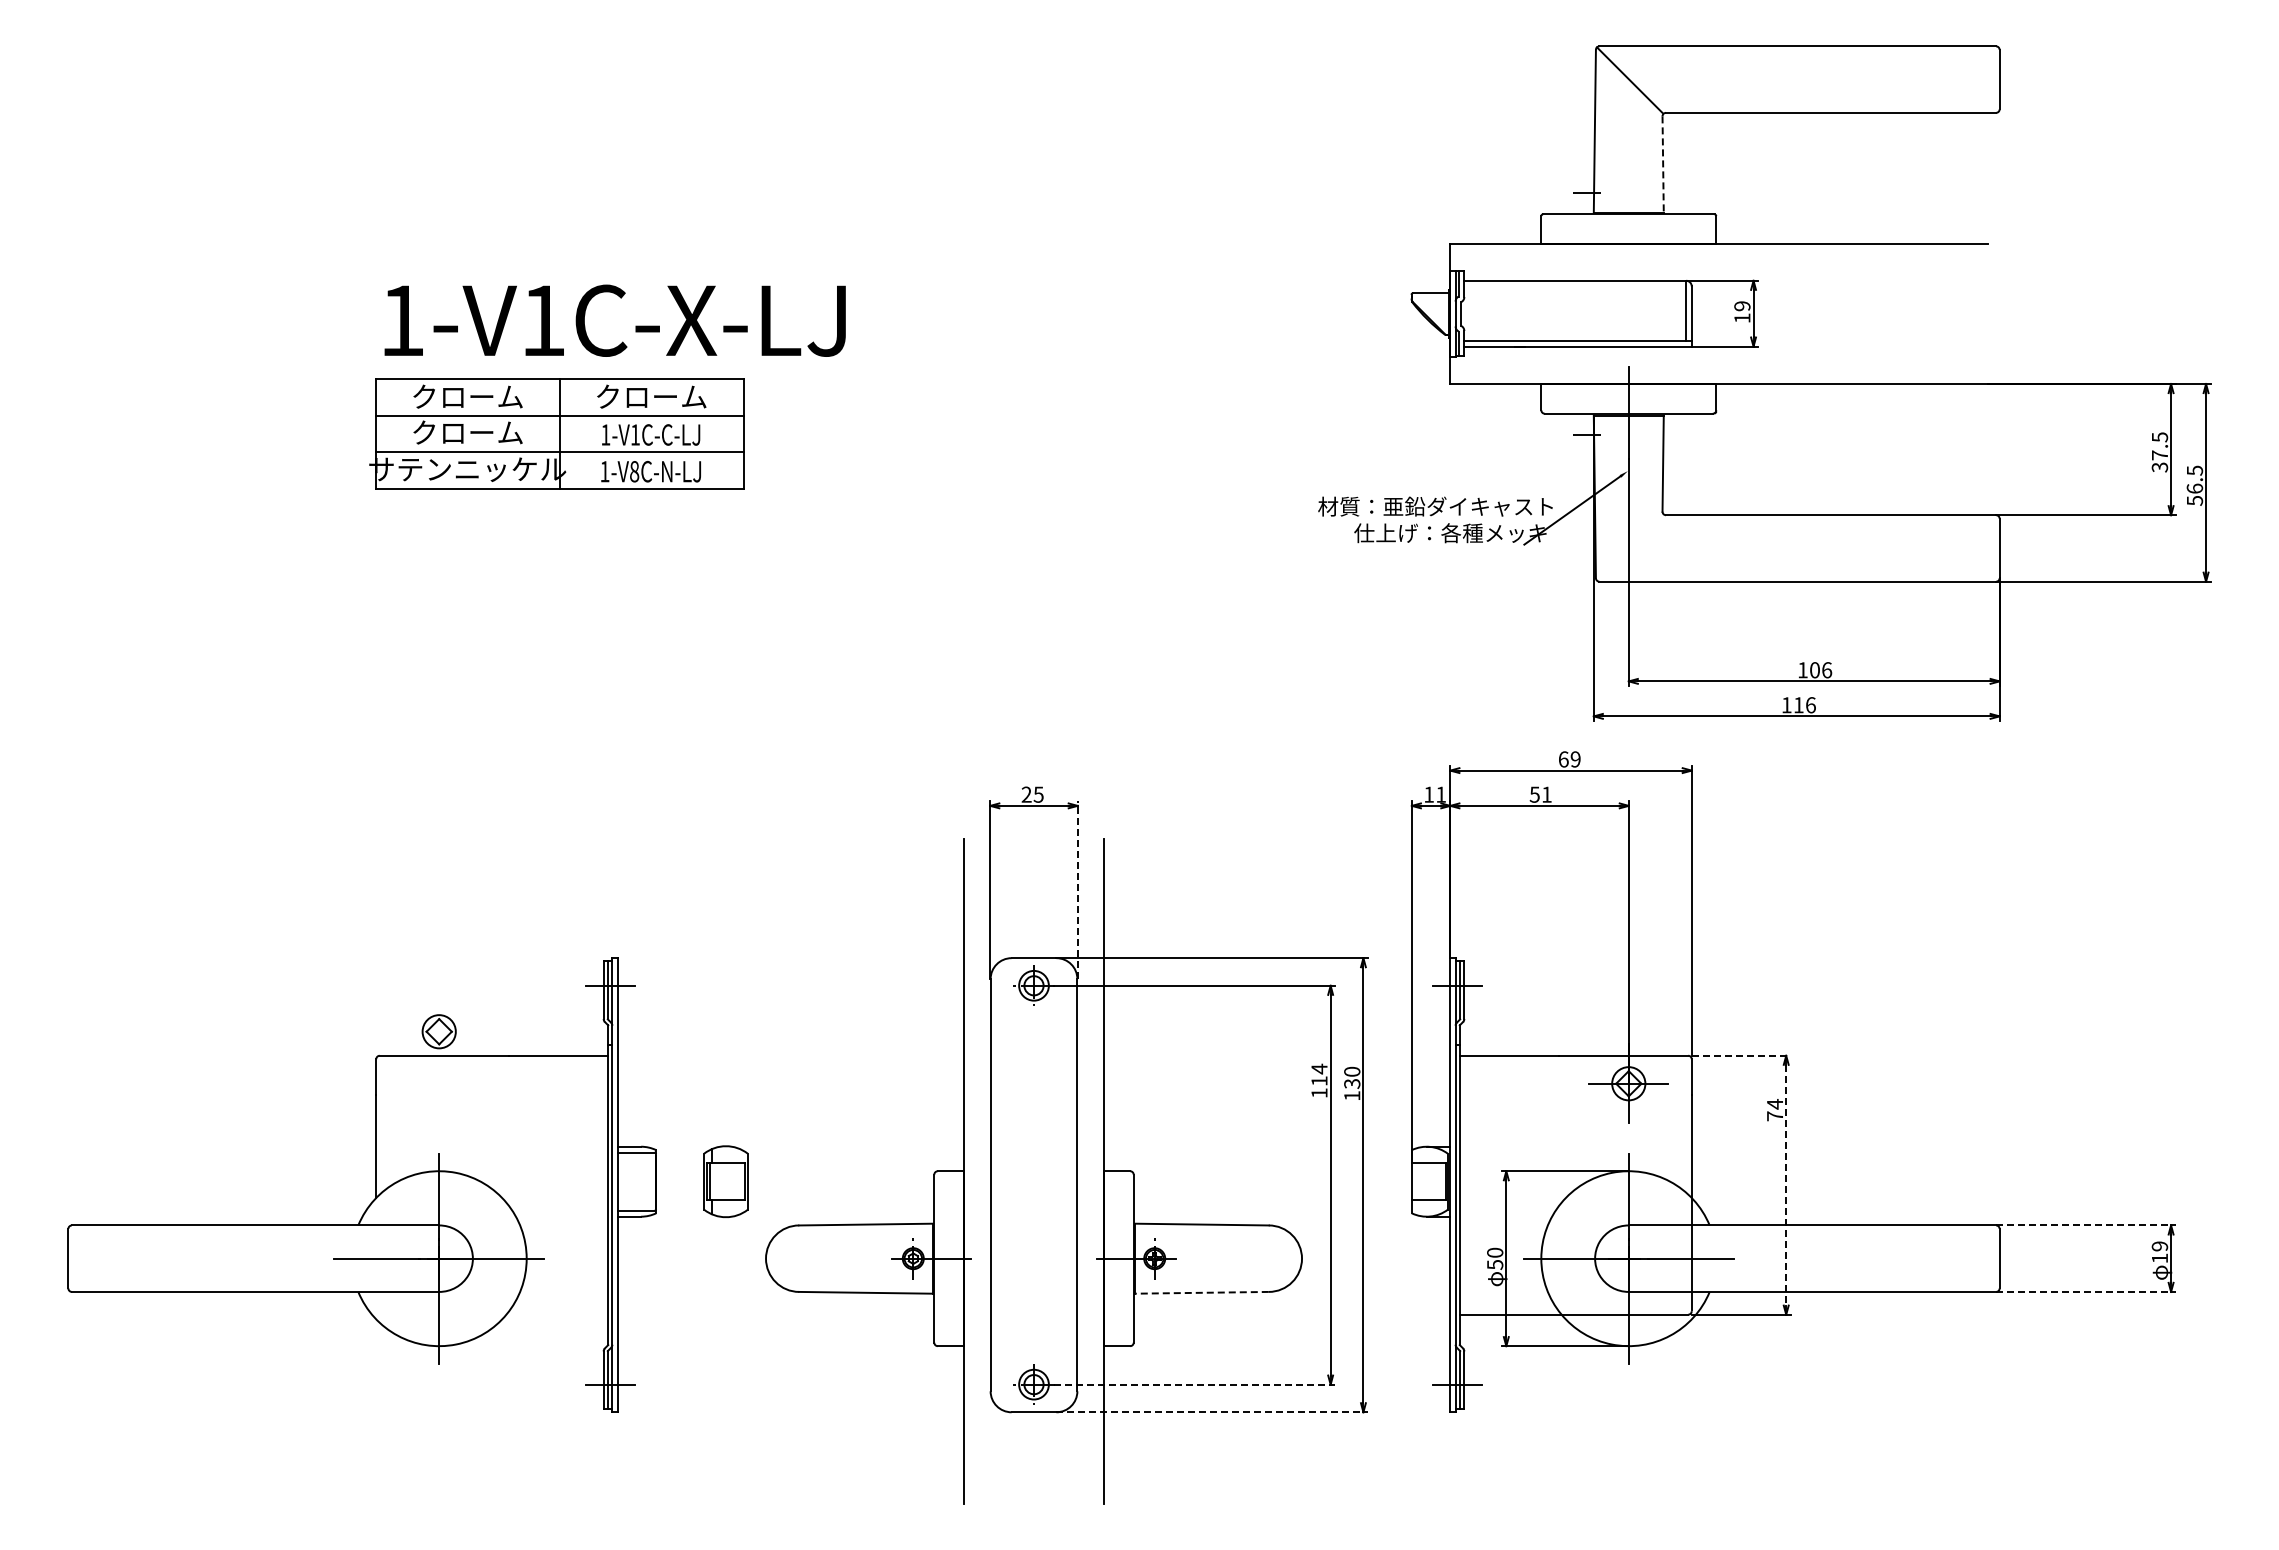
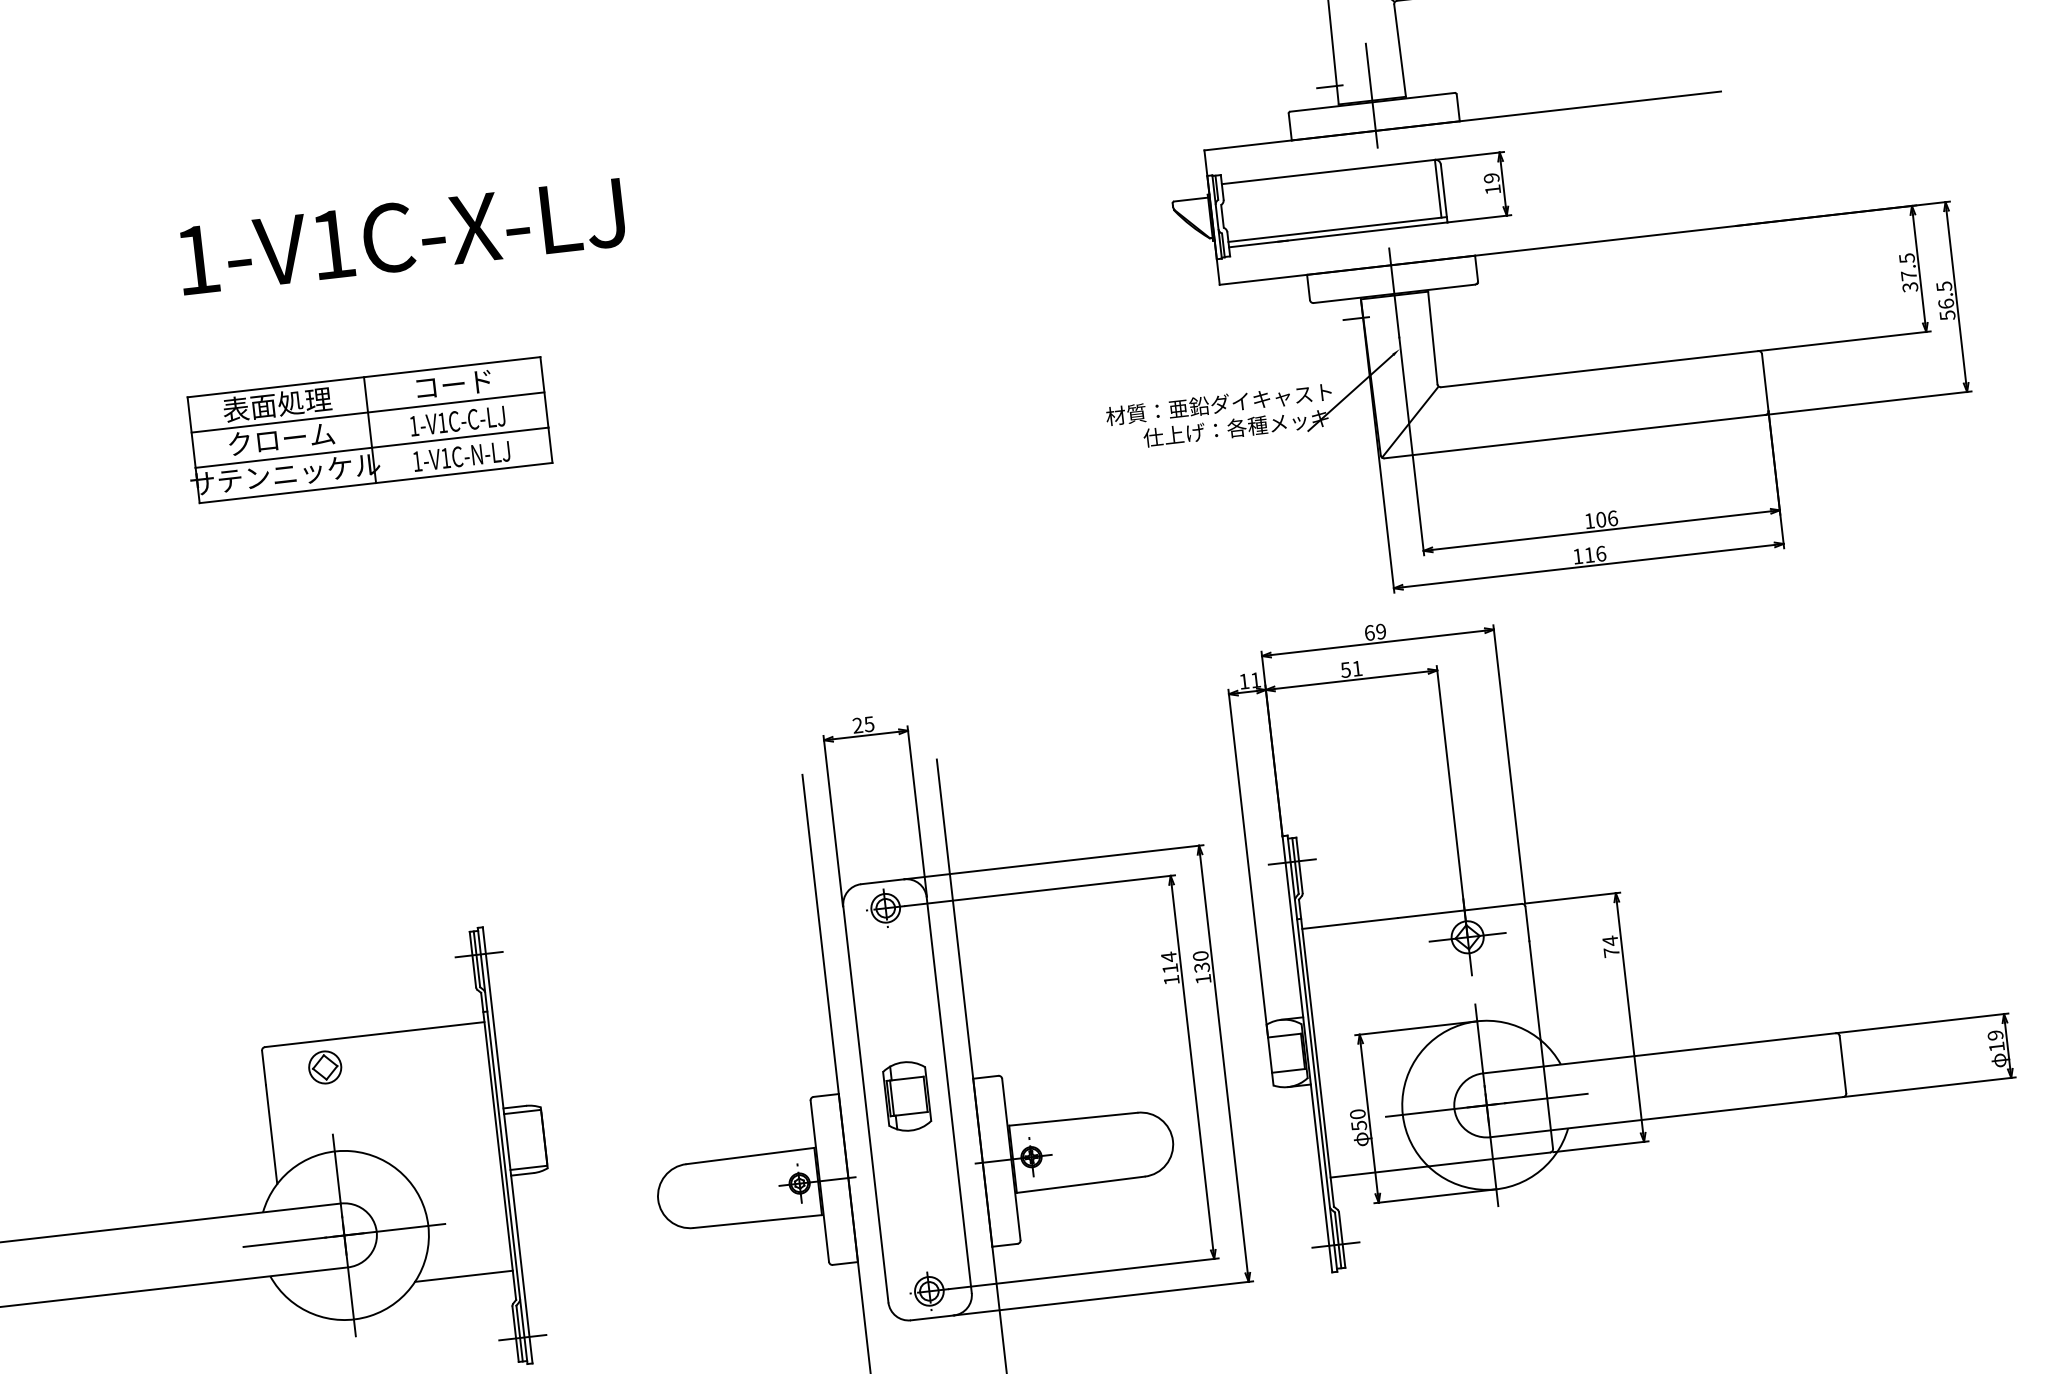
line: (1663, 164) -> (1400, 50), dashed -> solid
line: (1628, 207) -> (1371, 95), added
text: (614, 320) -> (401, 236), moved
text: (467, 396) -> (277, 404), クローム -> 表面処理
text: (651, 396) -> (453, 384), クローム -> コード
text: (634, 471) -> (445, 458), 1-V8C-N-LJ -> 1-V1C-N-LJ
line: (1629, 547) -> (1409, 422), added
line: (1077, 890) -> (917, 812), dashed -> solid
part: (438, 1031) -> (324, 1067), moved
line: (1741, 1055) -> (1572, 897), dashed -> solid
part: (725, 1181) -> (906, 1096), moved
line: (1786, 1185) -> (1630, 1017), dashed -> solid
line: (2085, 1225) -> (1921, 1023), dashed -> solid
line: (2085, 1291) -> (1929, 1086), dashed -> solid
line: (1201, 1292) -> (1080, 1184), dashed -> solid
line: (557, 1314) -> (464, 1276), added
line: (1195, 1384) -> (1084, 1273), dashed -> solid
line: (1212, 1412) -> (1103, 1298), dashed -> solid

